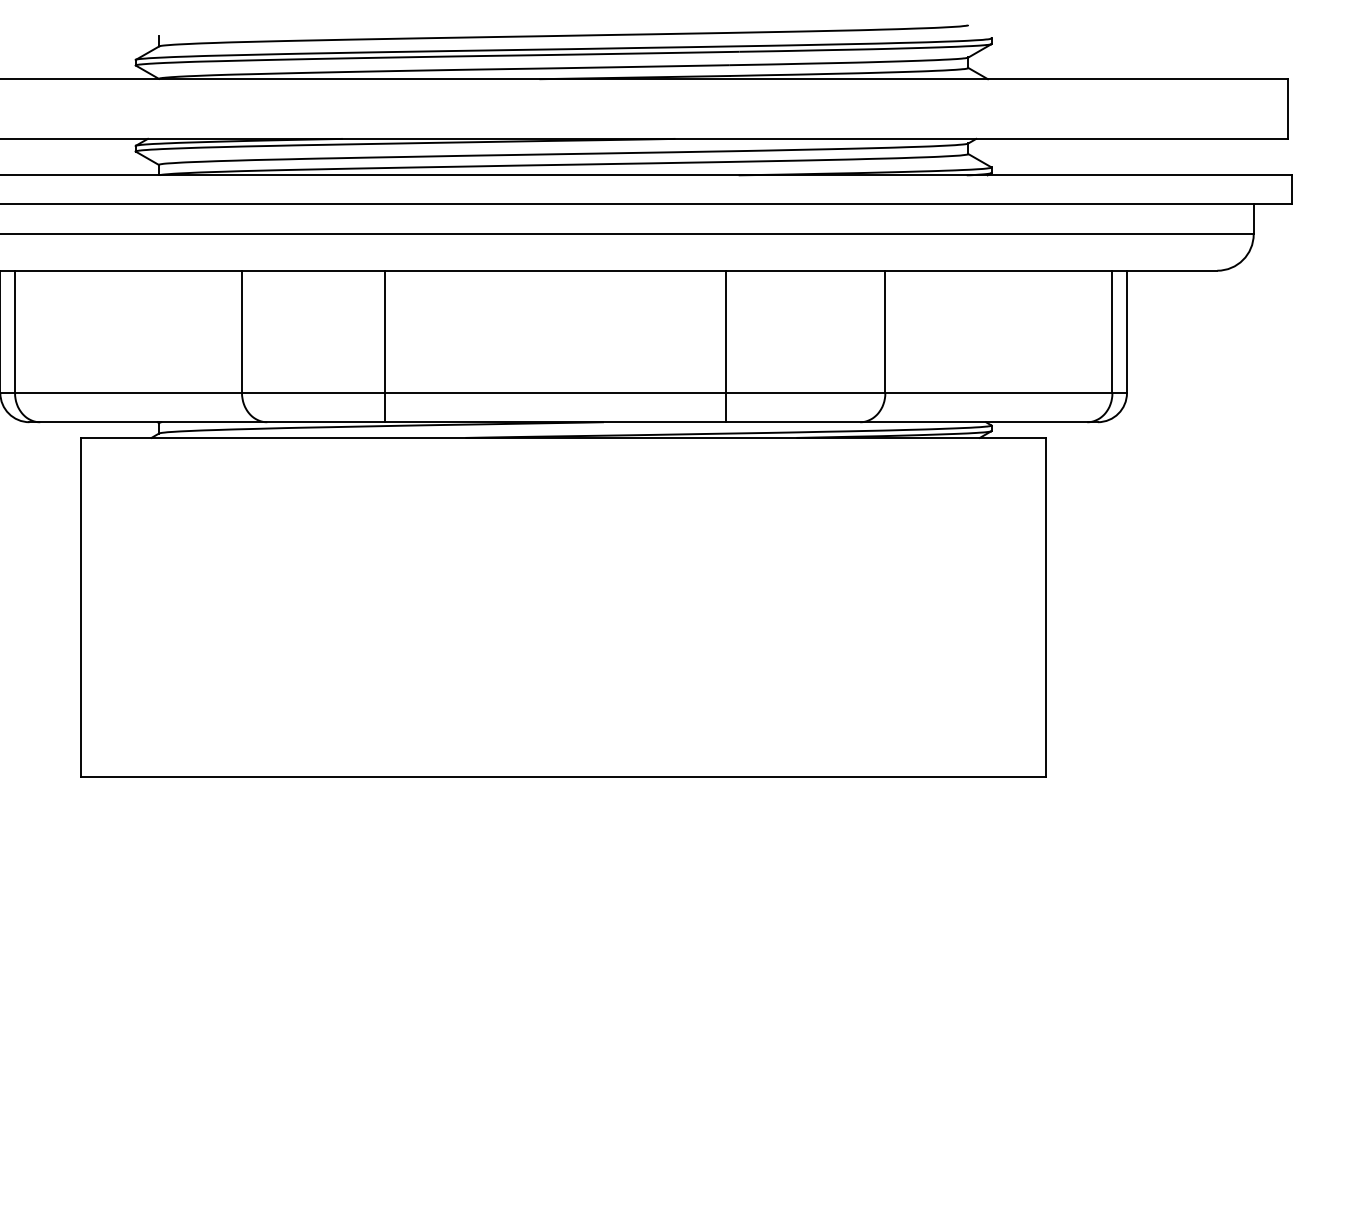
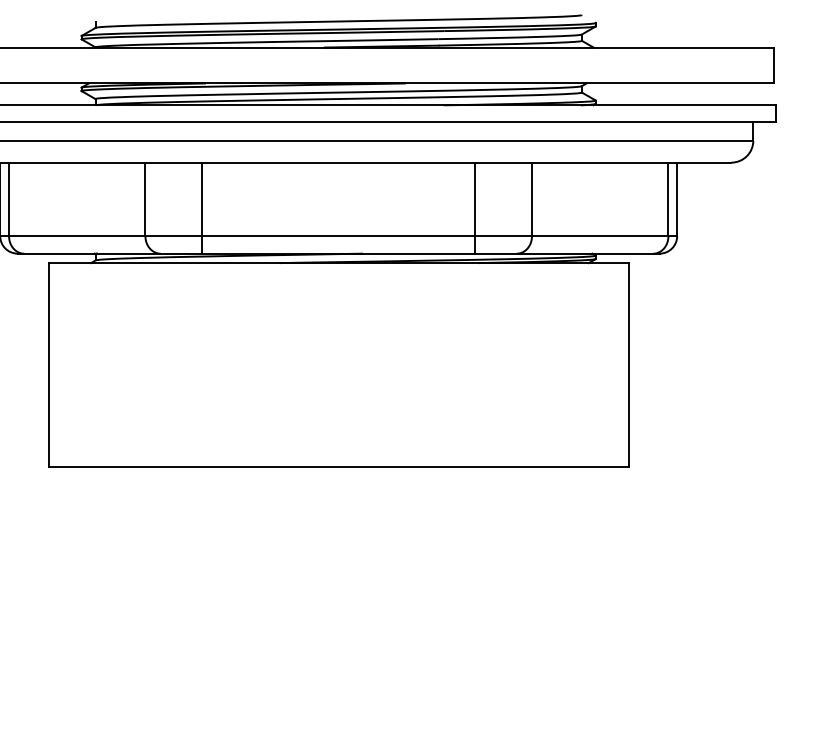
line: (385, 345) -> (202, 207), moved
line: (726, 345) -> (475, 207), moved

